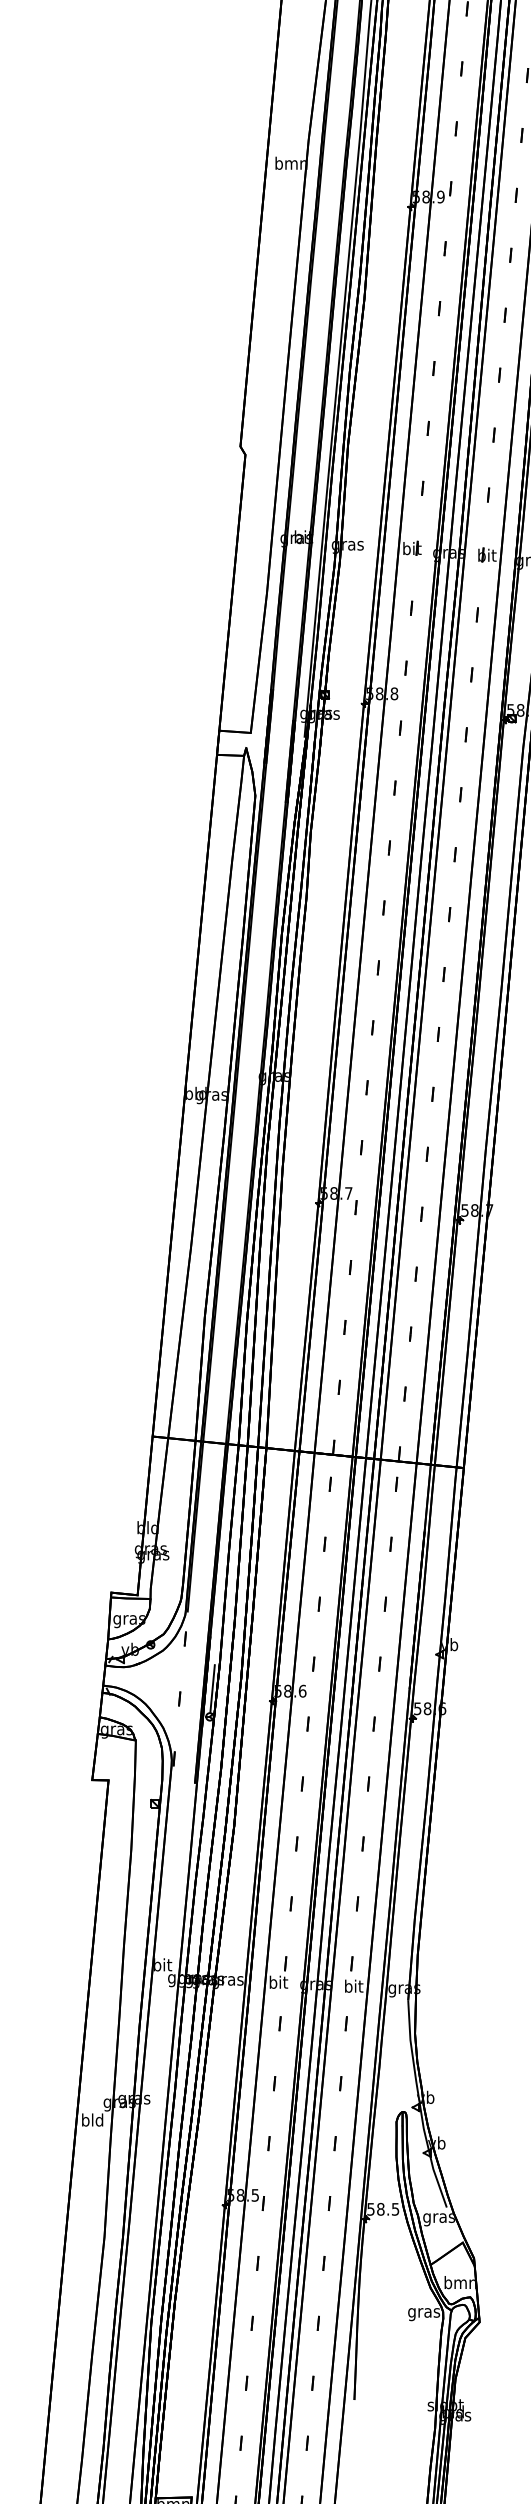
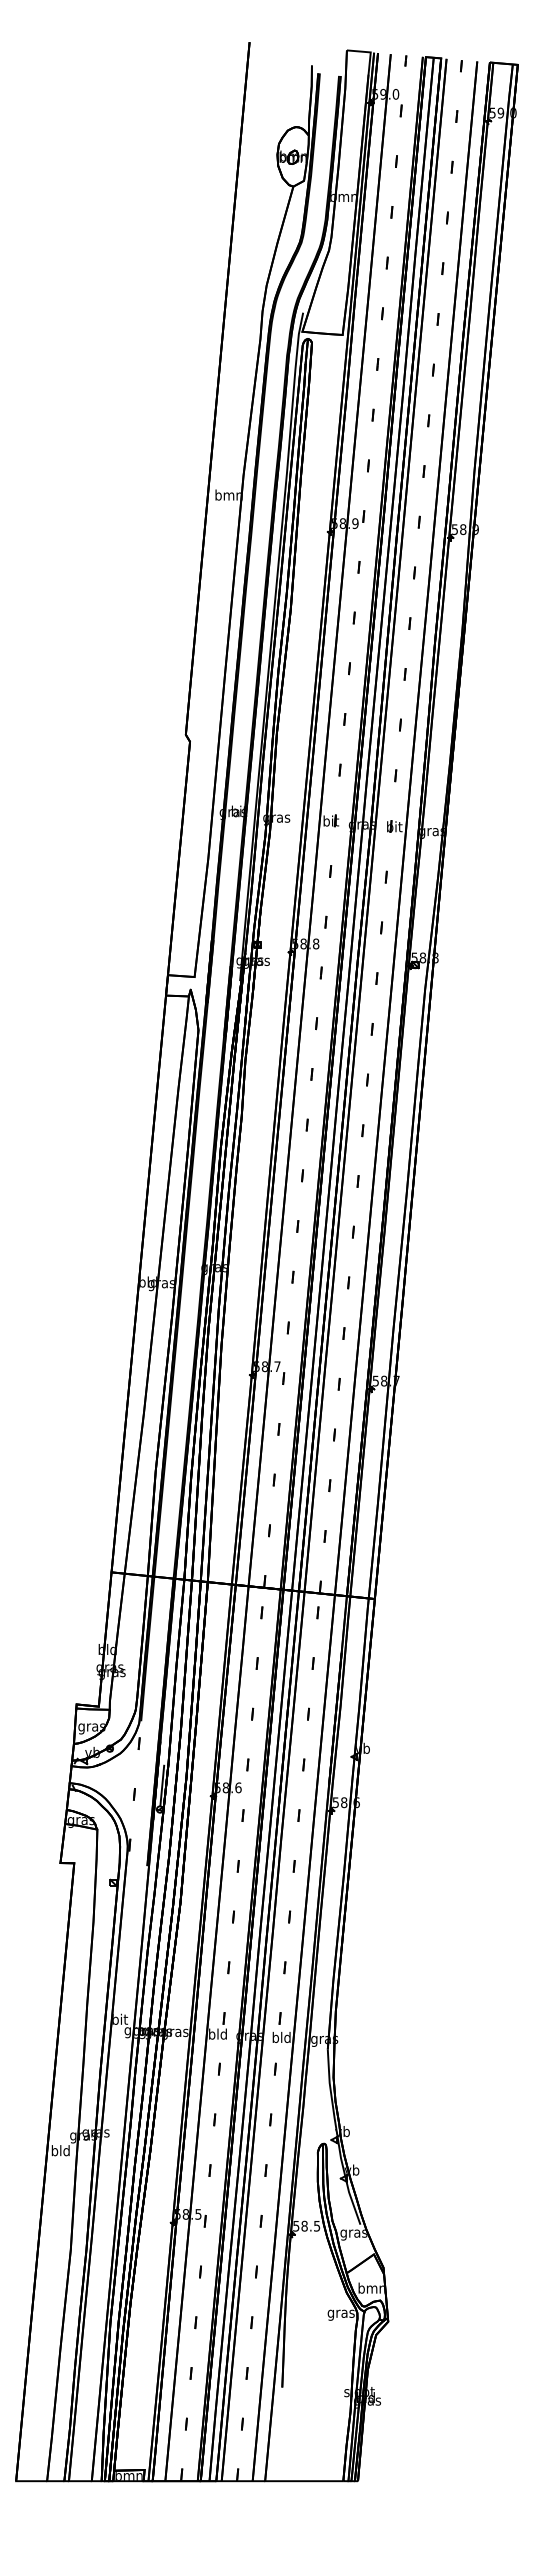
text: (277, 1981) -> (217, 2033), bit -> bld
text: (353, 1986) -> (281, 2037), bit -> bld

